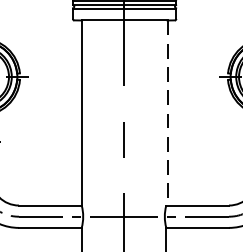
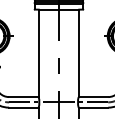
line: (168, 113) -> (79, 53), dashed -> solid

